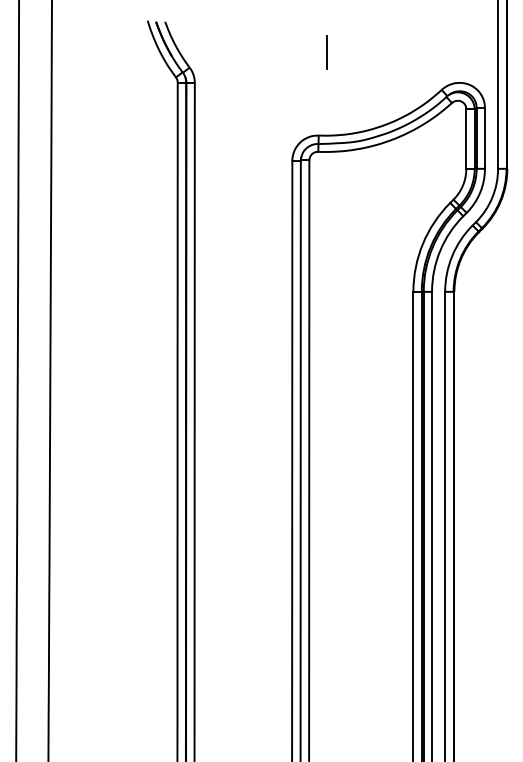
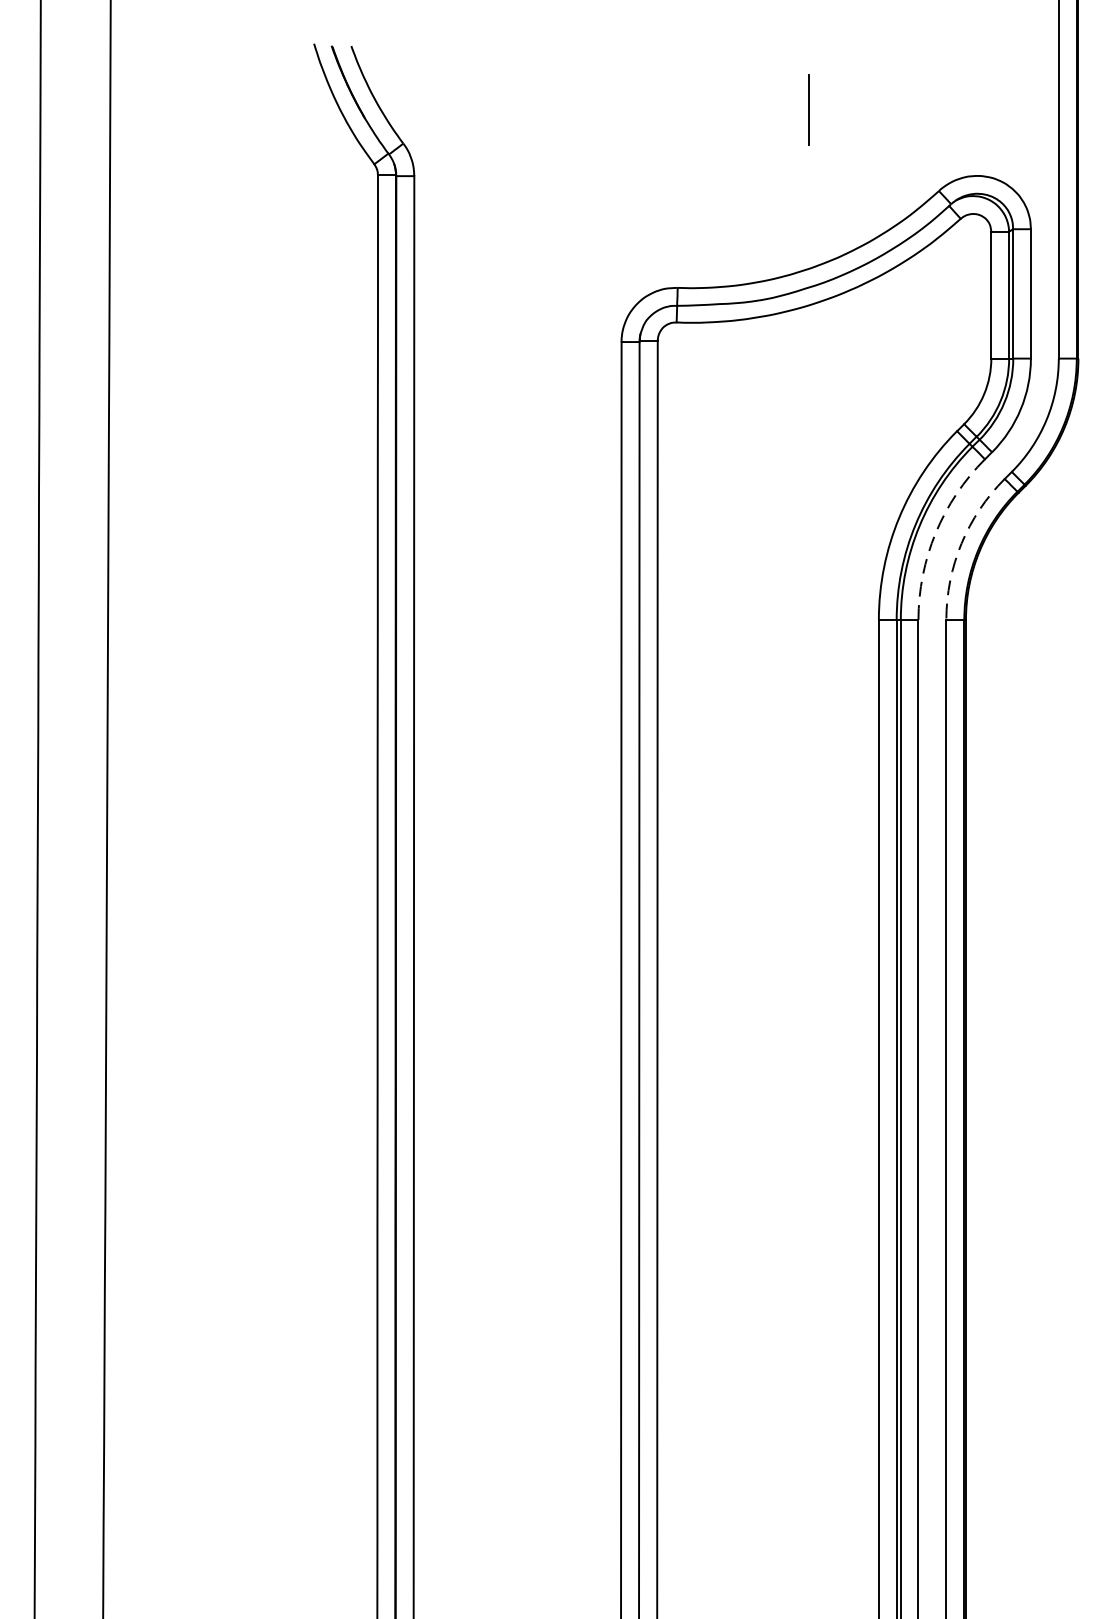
line: (326, 52) -> (808, 111), moved
arc: (440, 250) -> (936, 532), solid -> dashed
arc: (452, 255) -> (961, 542), solid -> dashed

